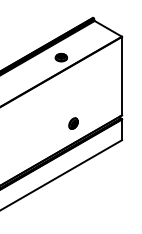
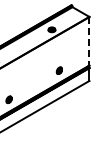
line: (122, 76) -> (89, 41), solid -> dashed

